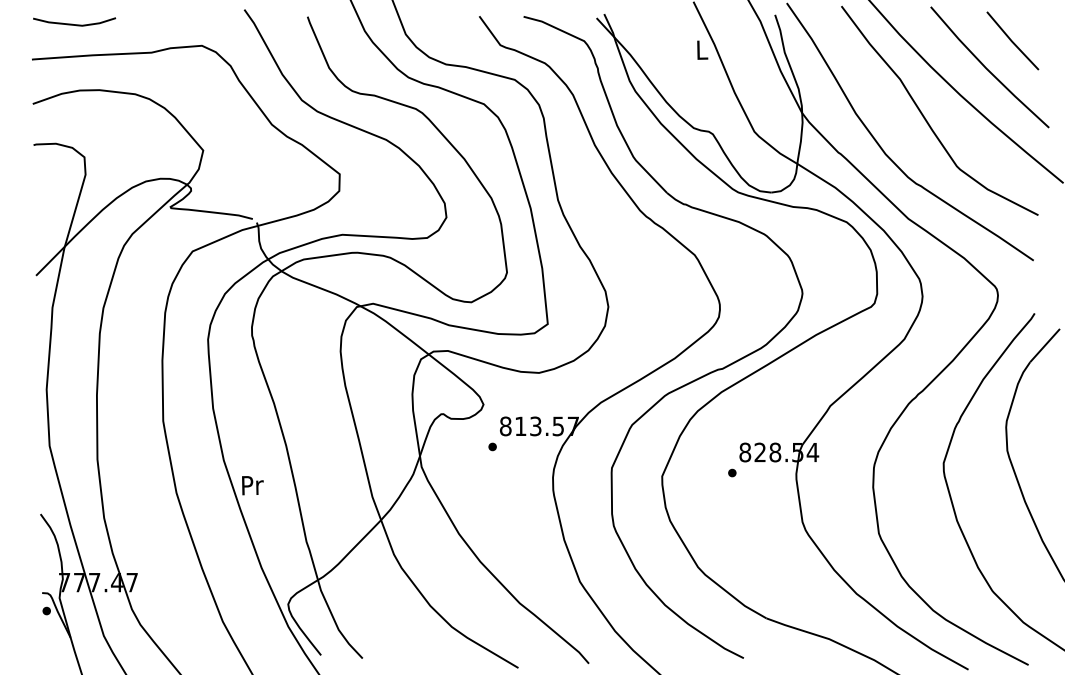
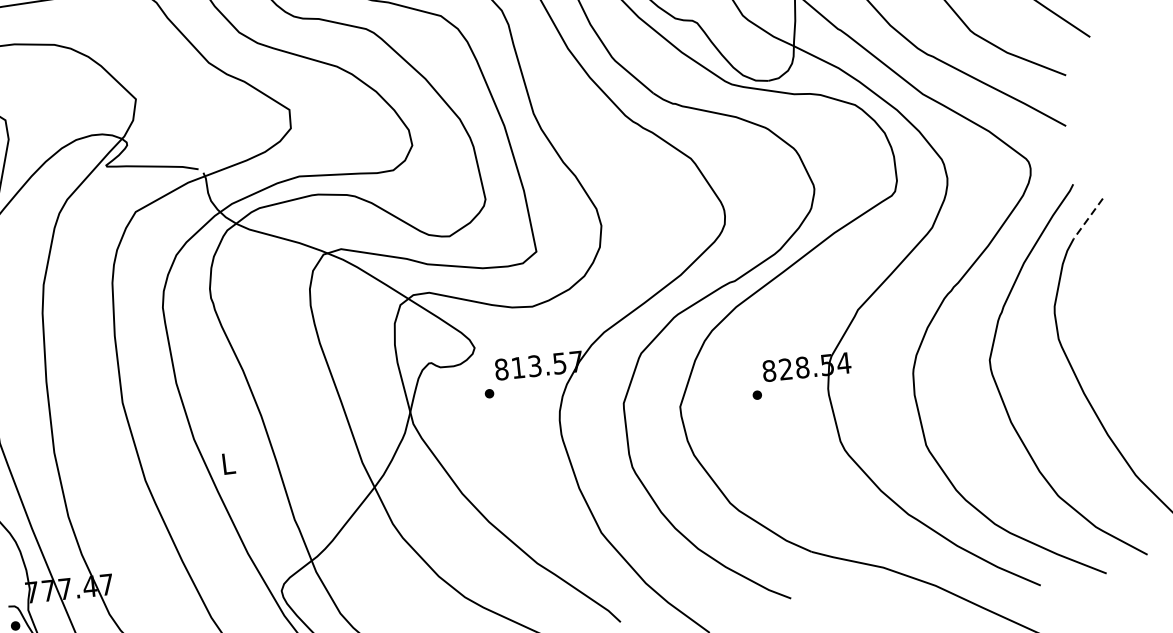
line: (1044, 345) -> (1087, 218), solid -> dashed
text: (252, 485) -> (228, 463), Pr -> L

